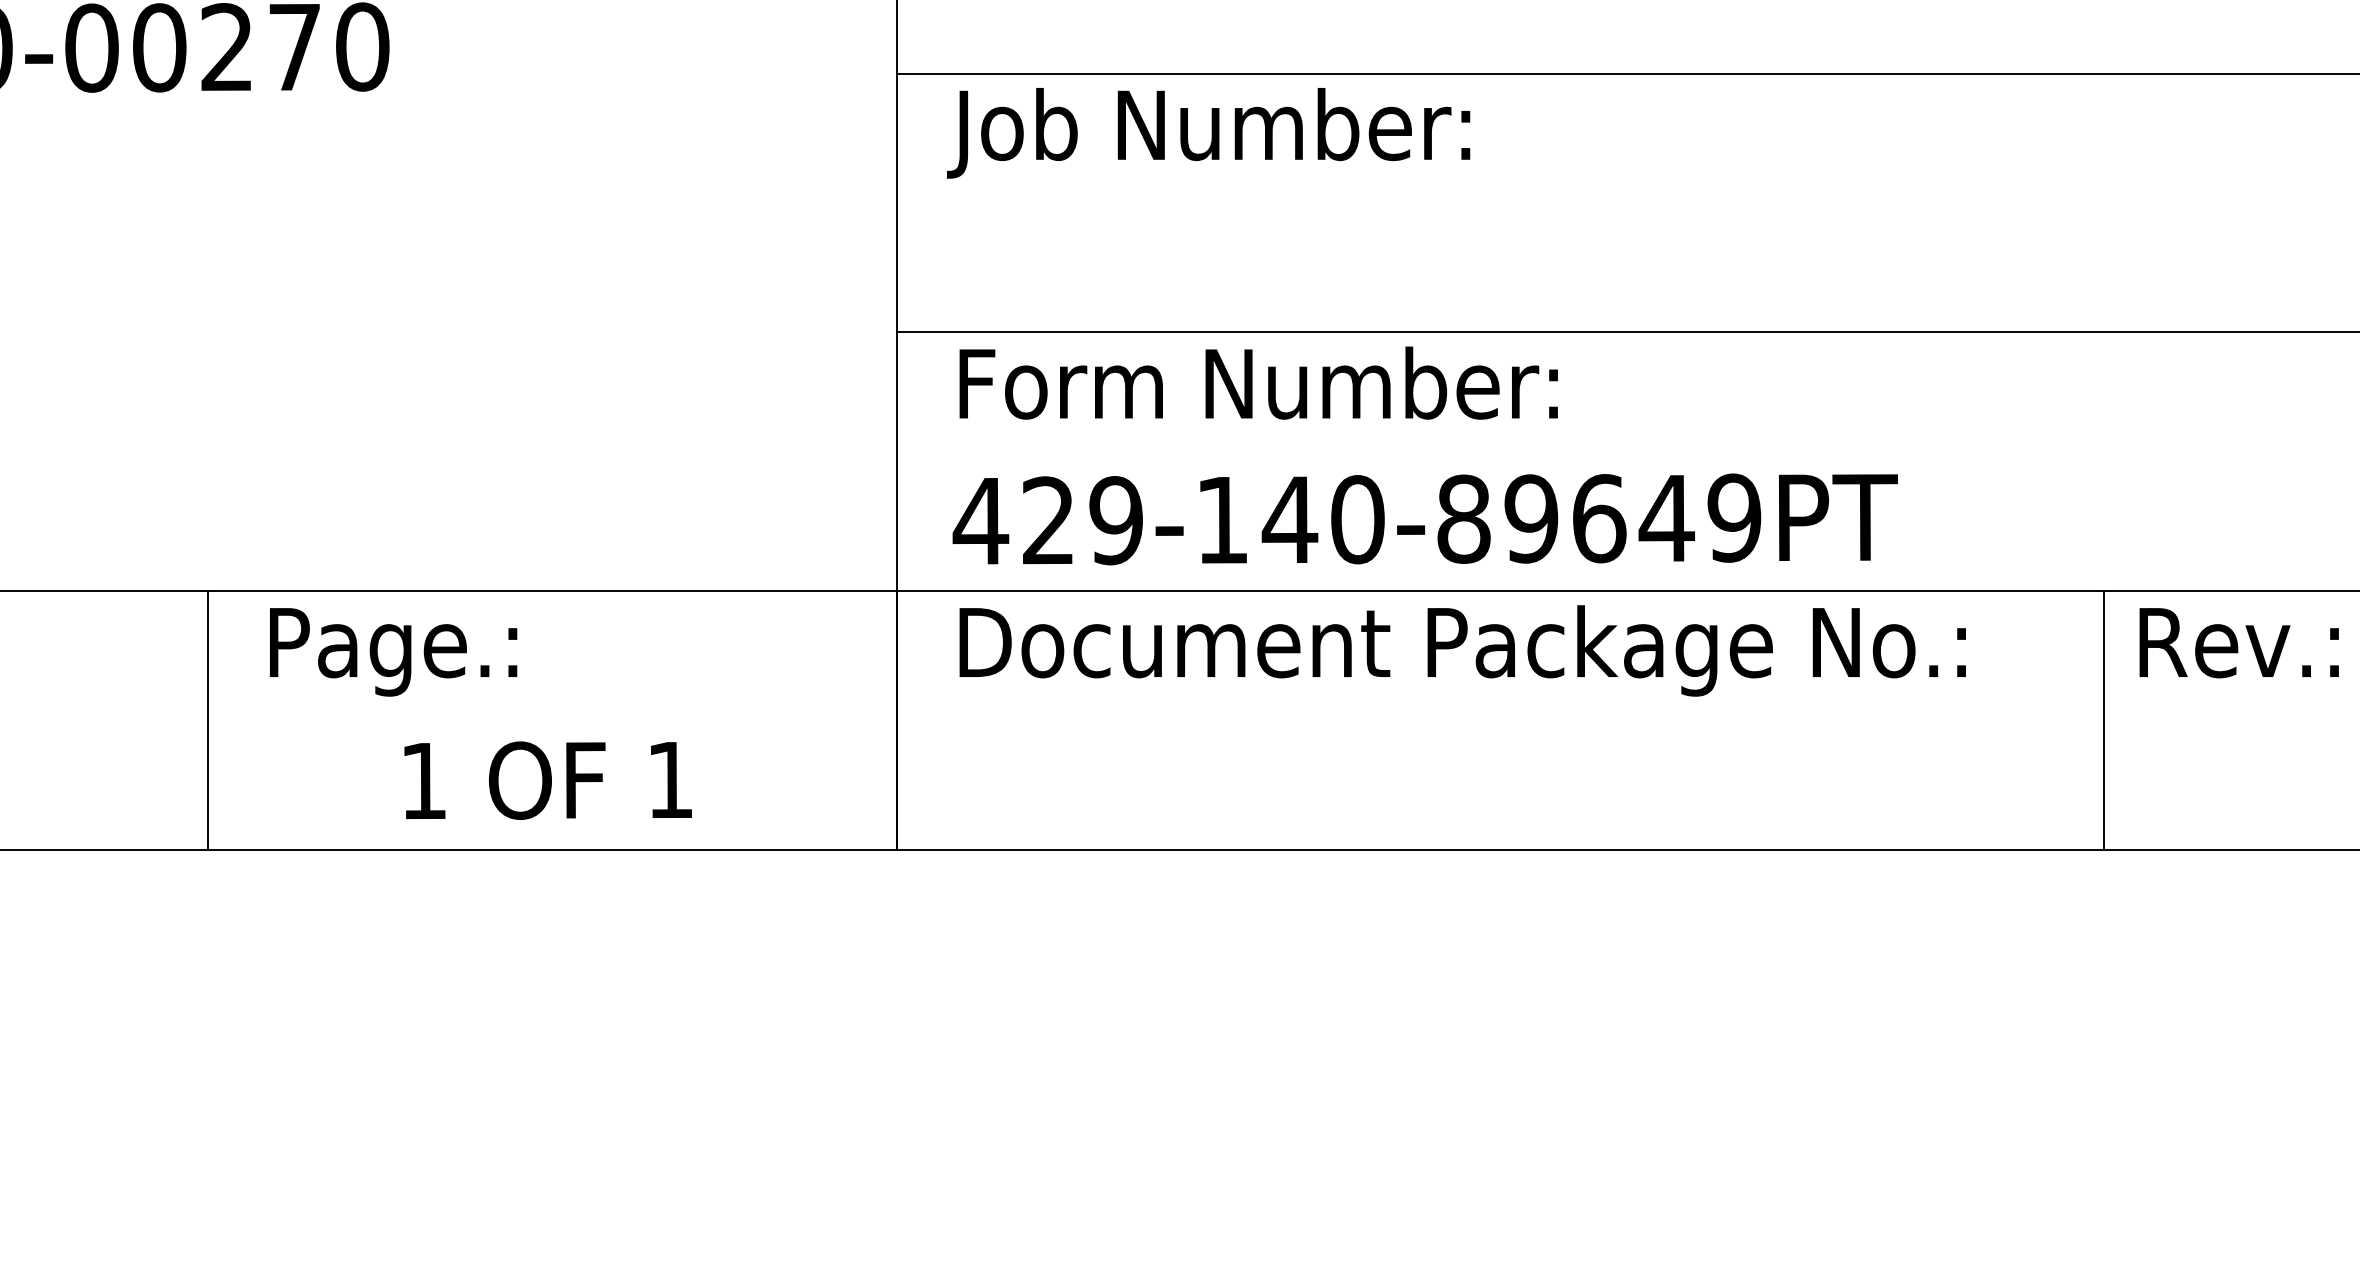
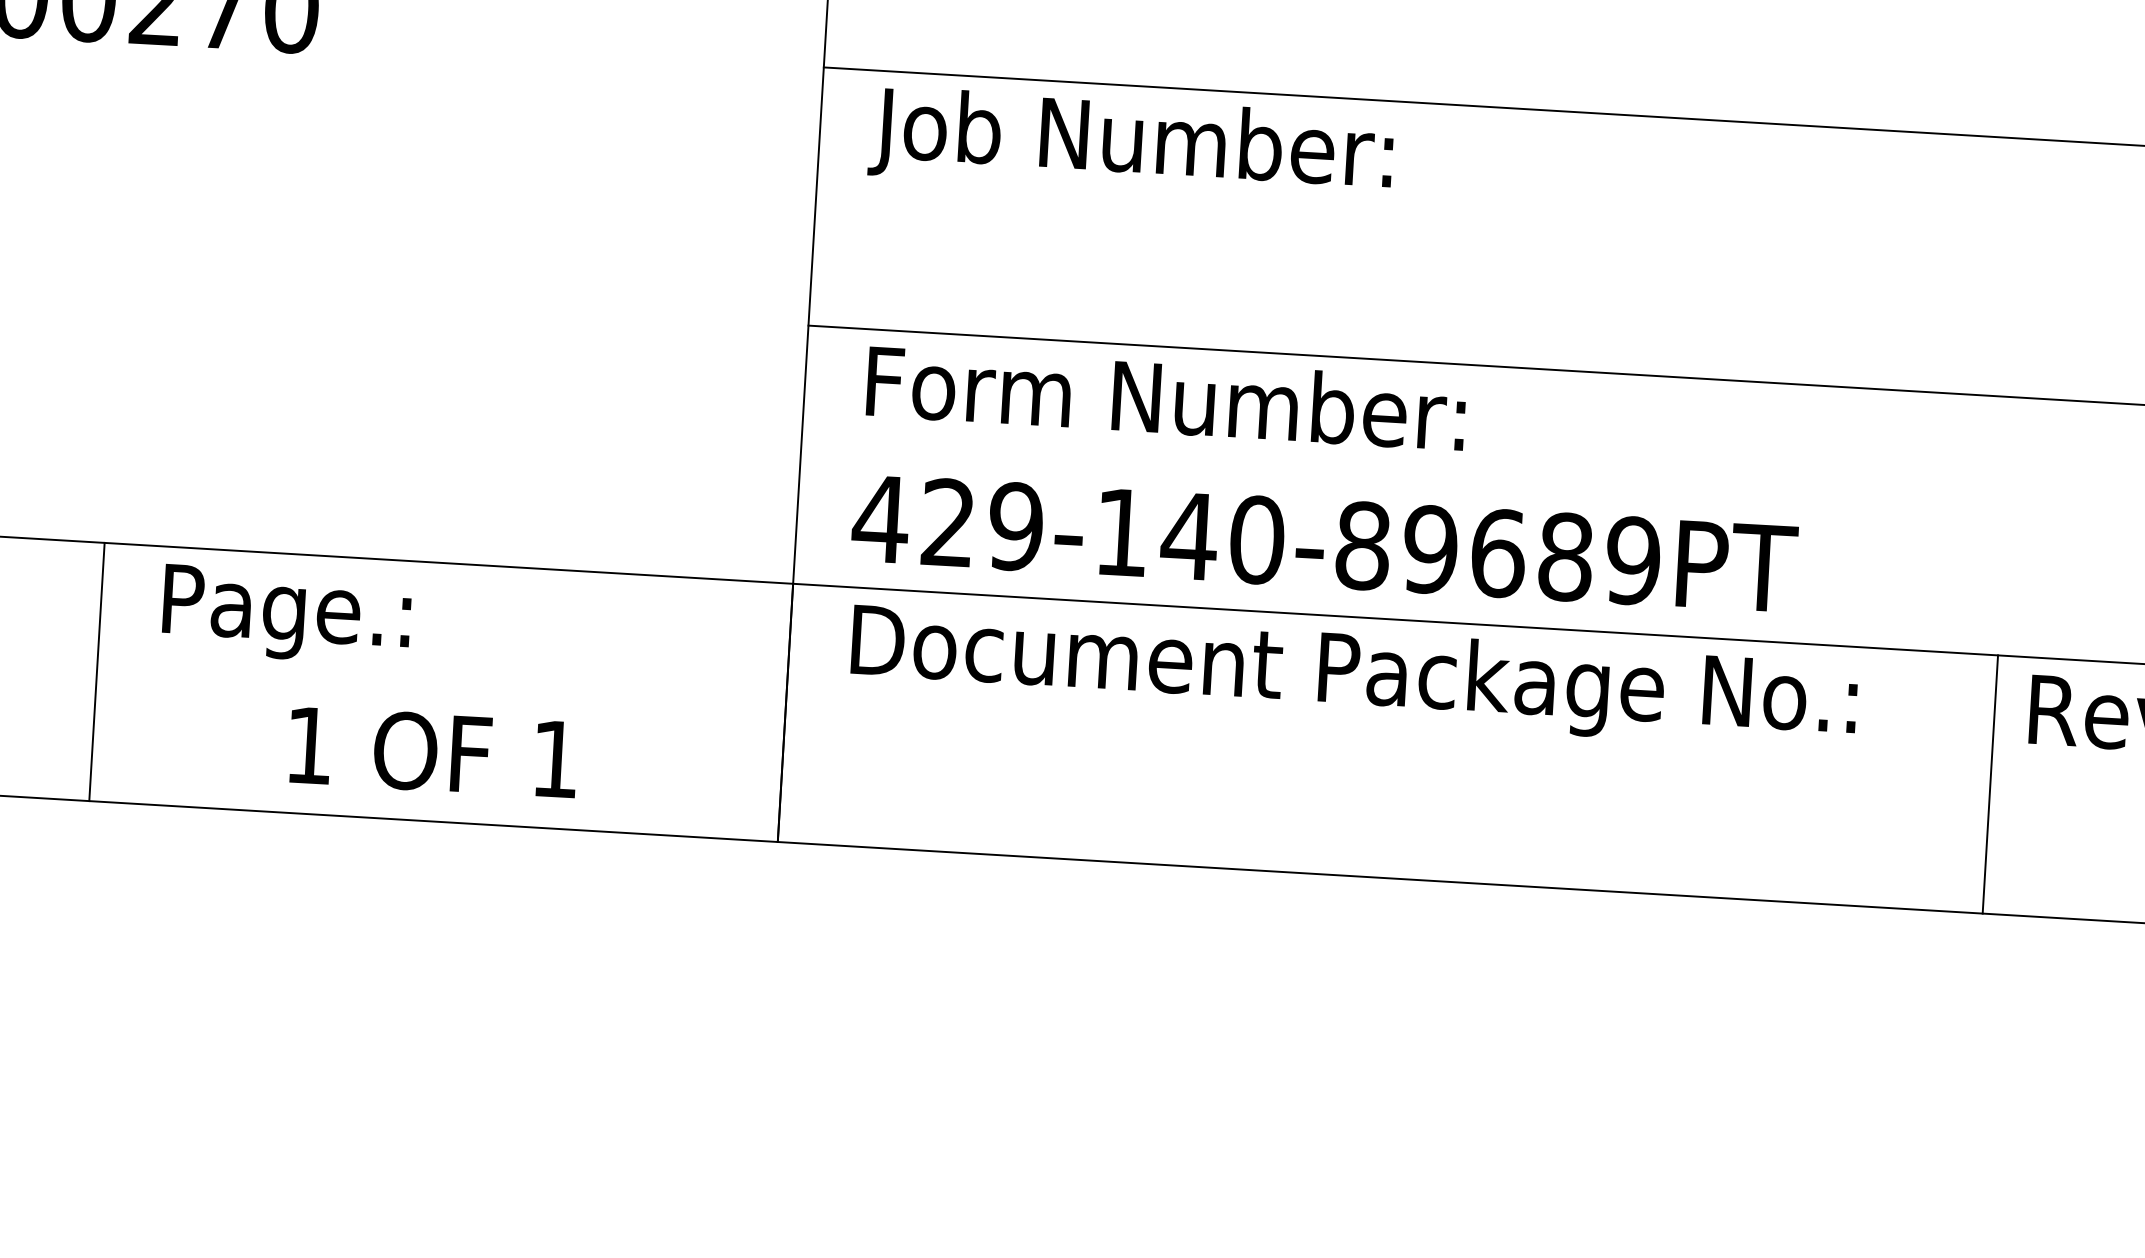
text: (1666, 518) -> (1565, 557), 429-140-89649PT -> 429-140-89689PT

